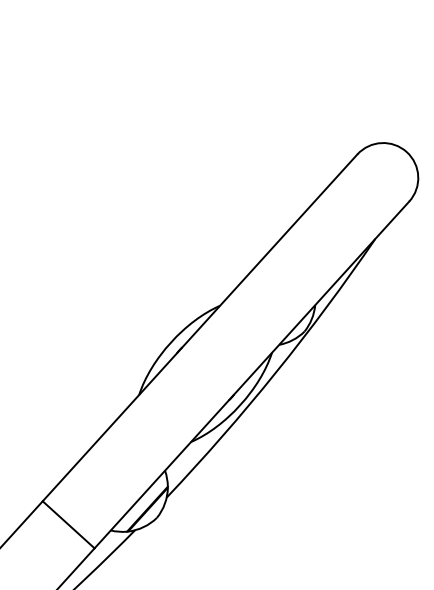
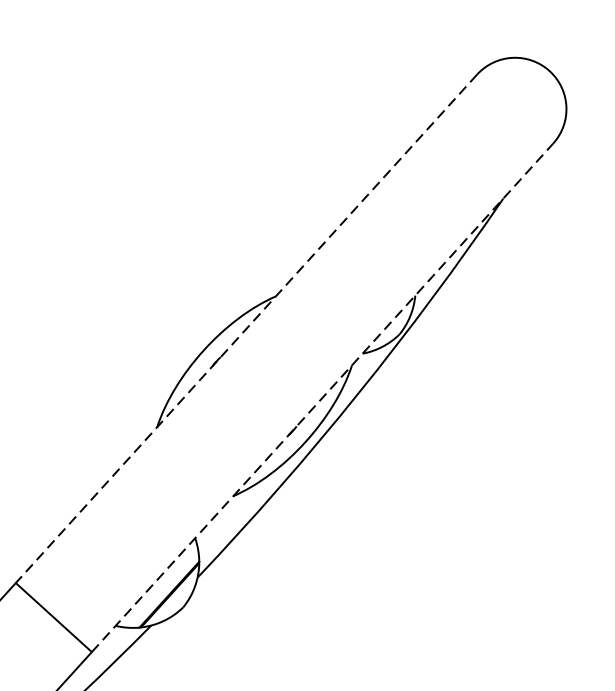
line: (199, 328) -> (245, 329), solid -> dashed
line: (252, 374) -> (323, 397), solid -> dashed

